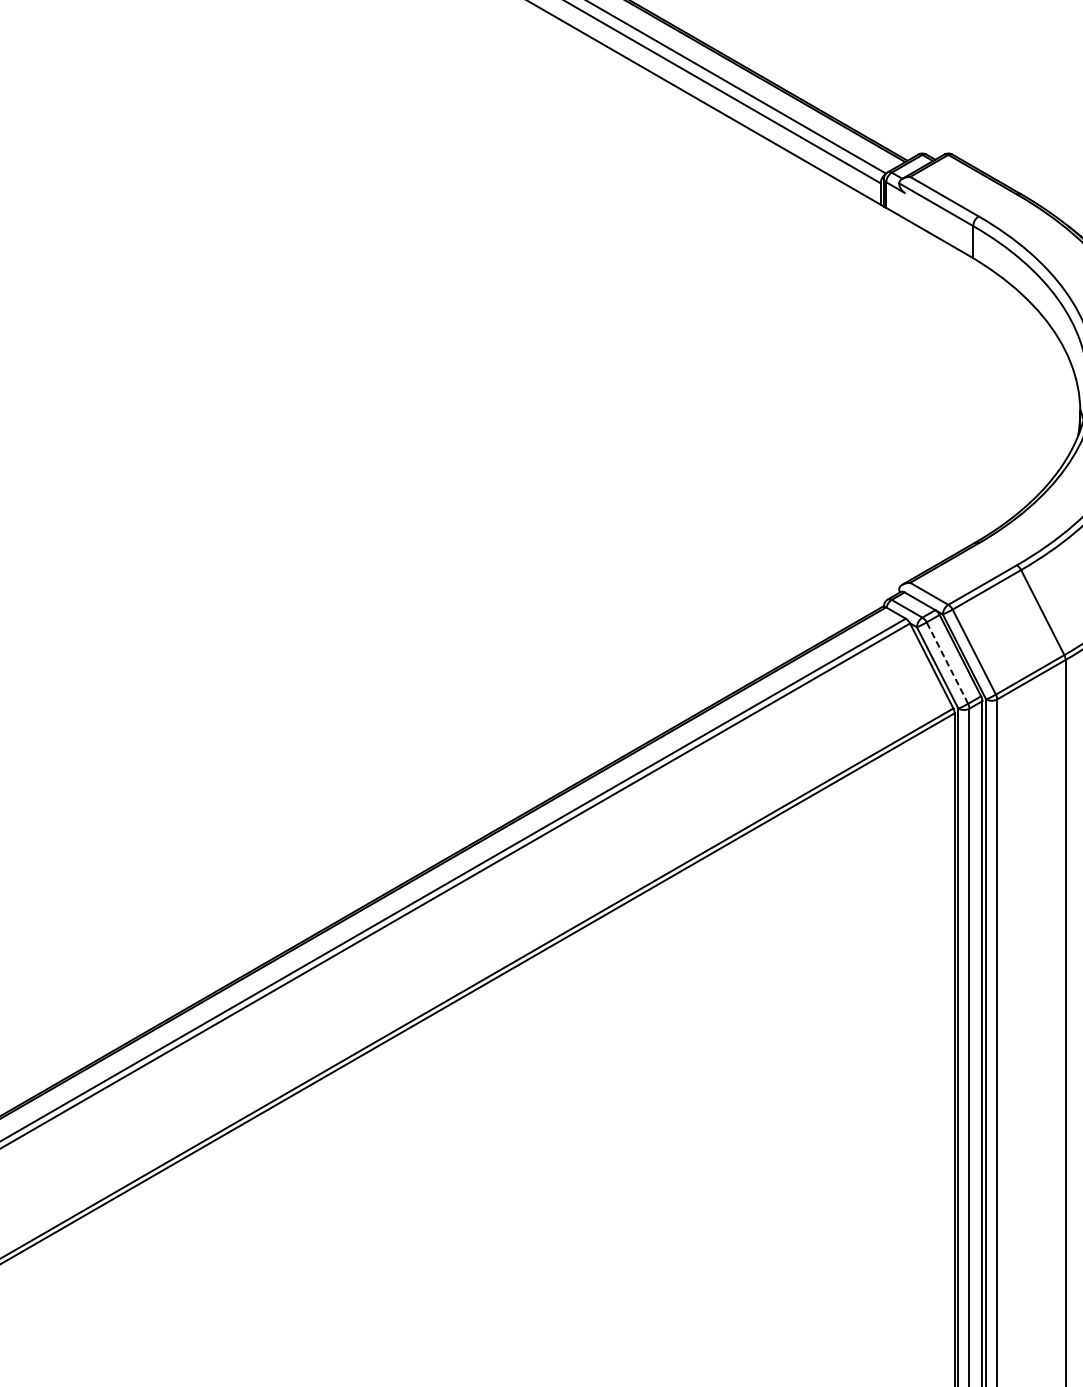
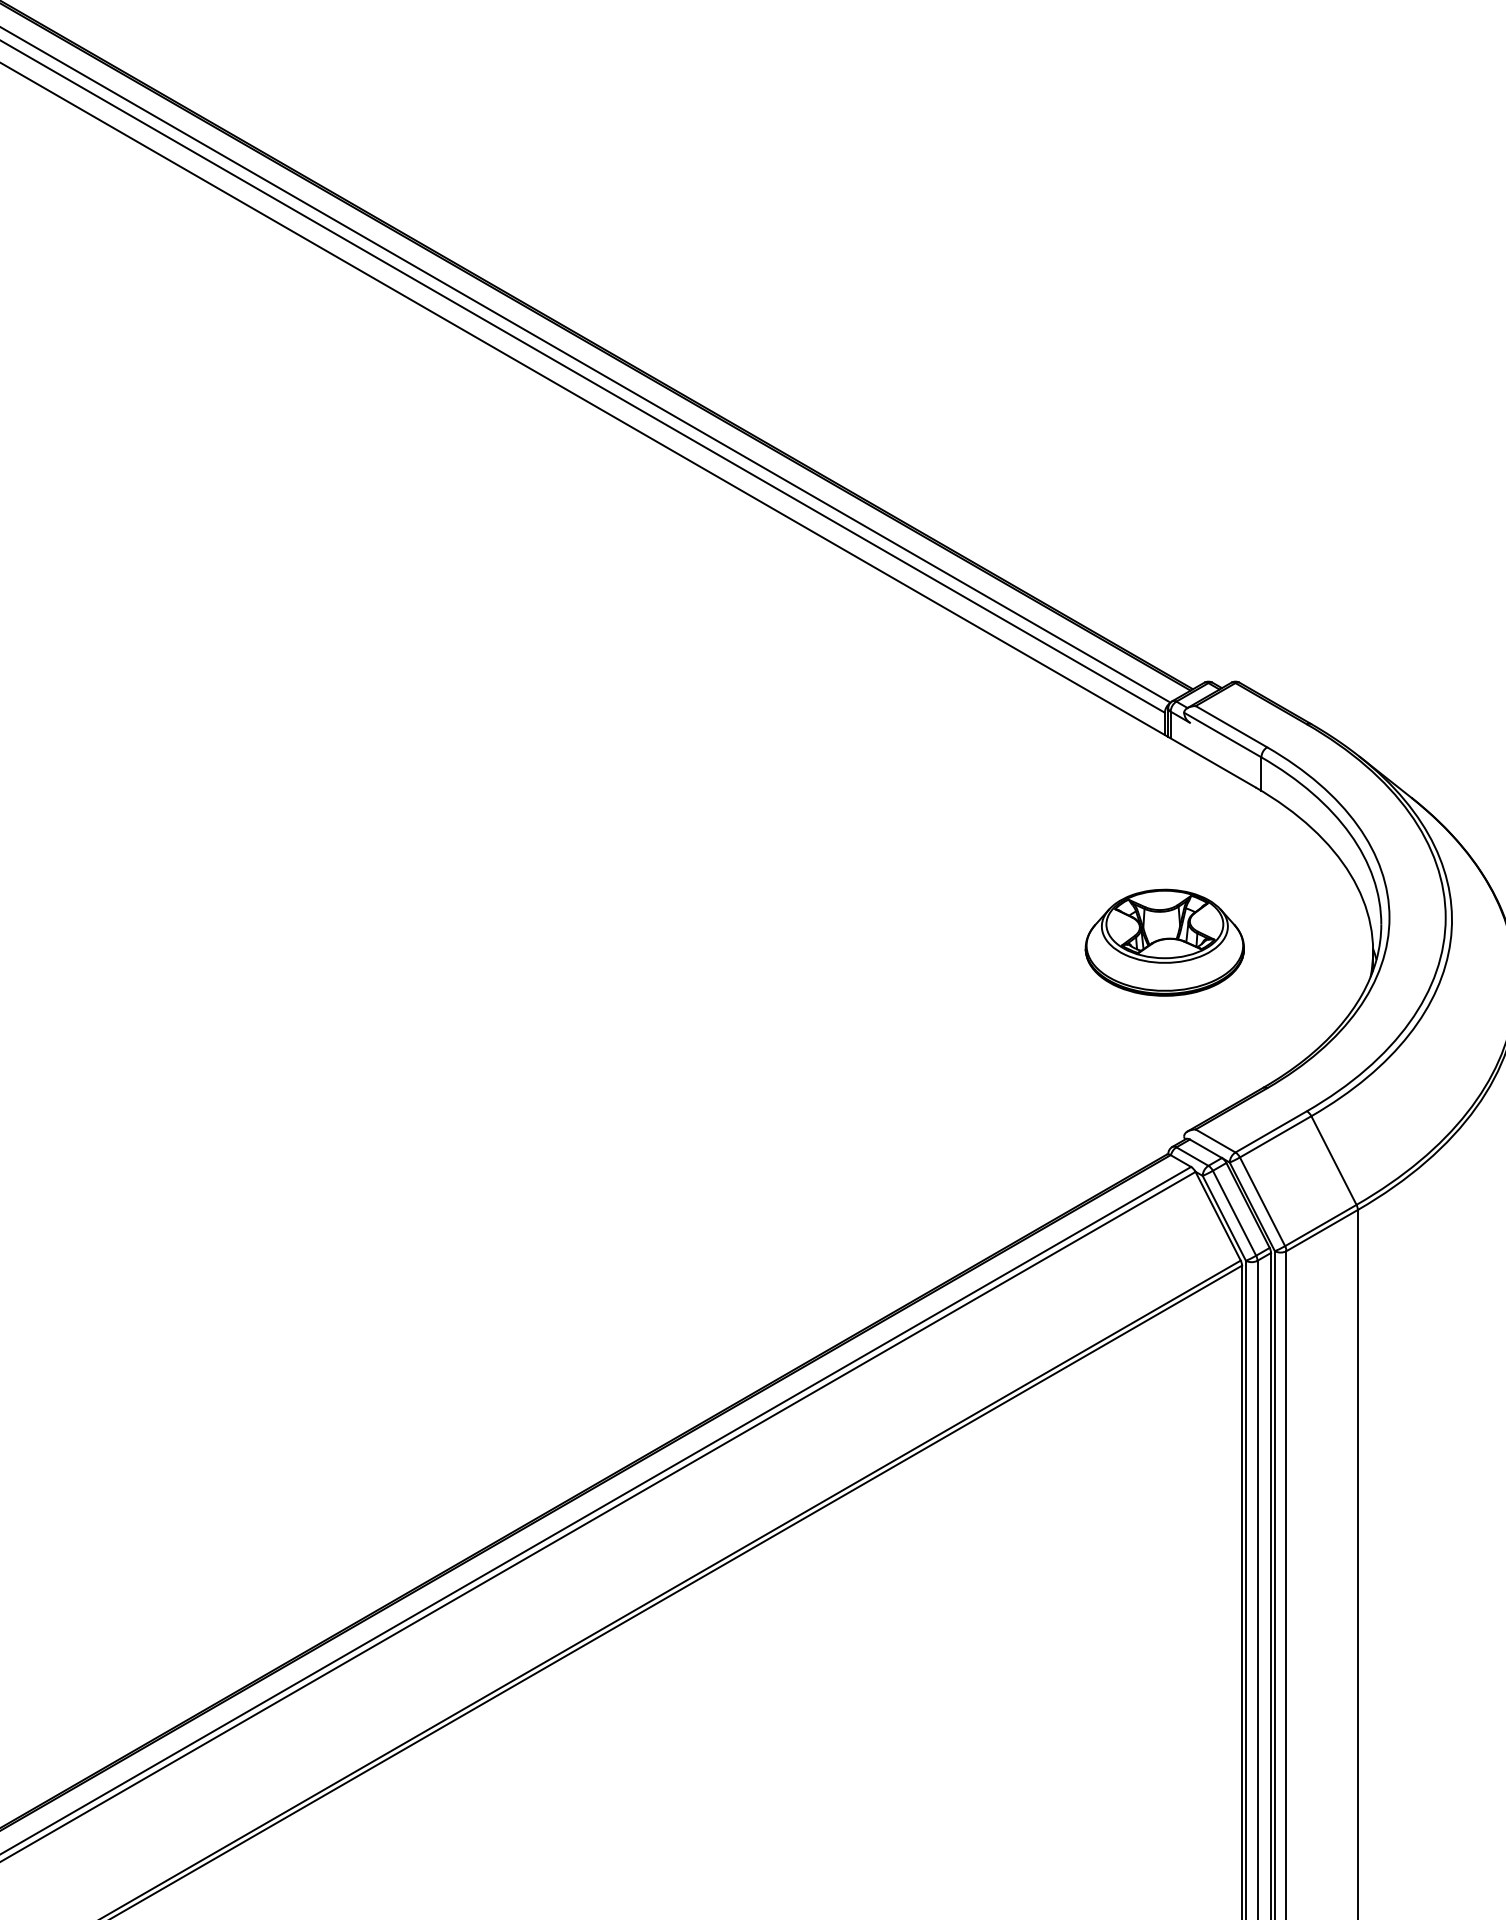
part: (880, 403) -> (1164, 942), added
line: (947, 663) -> (1234, 1213), dashed -> solid

